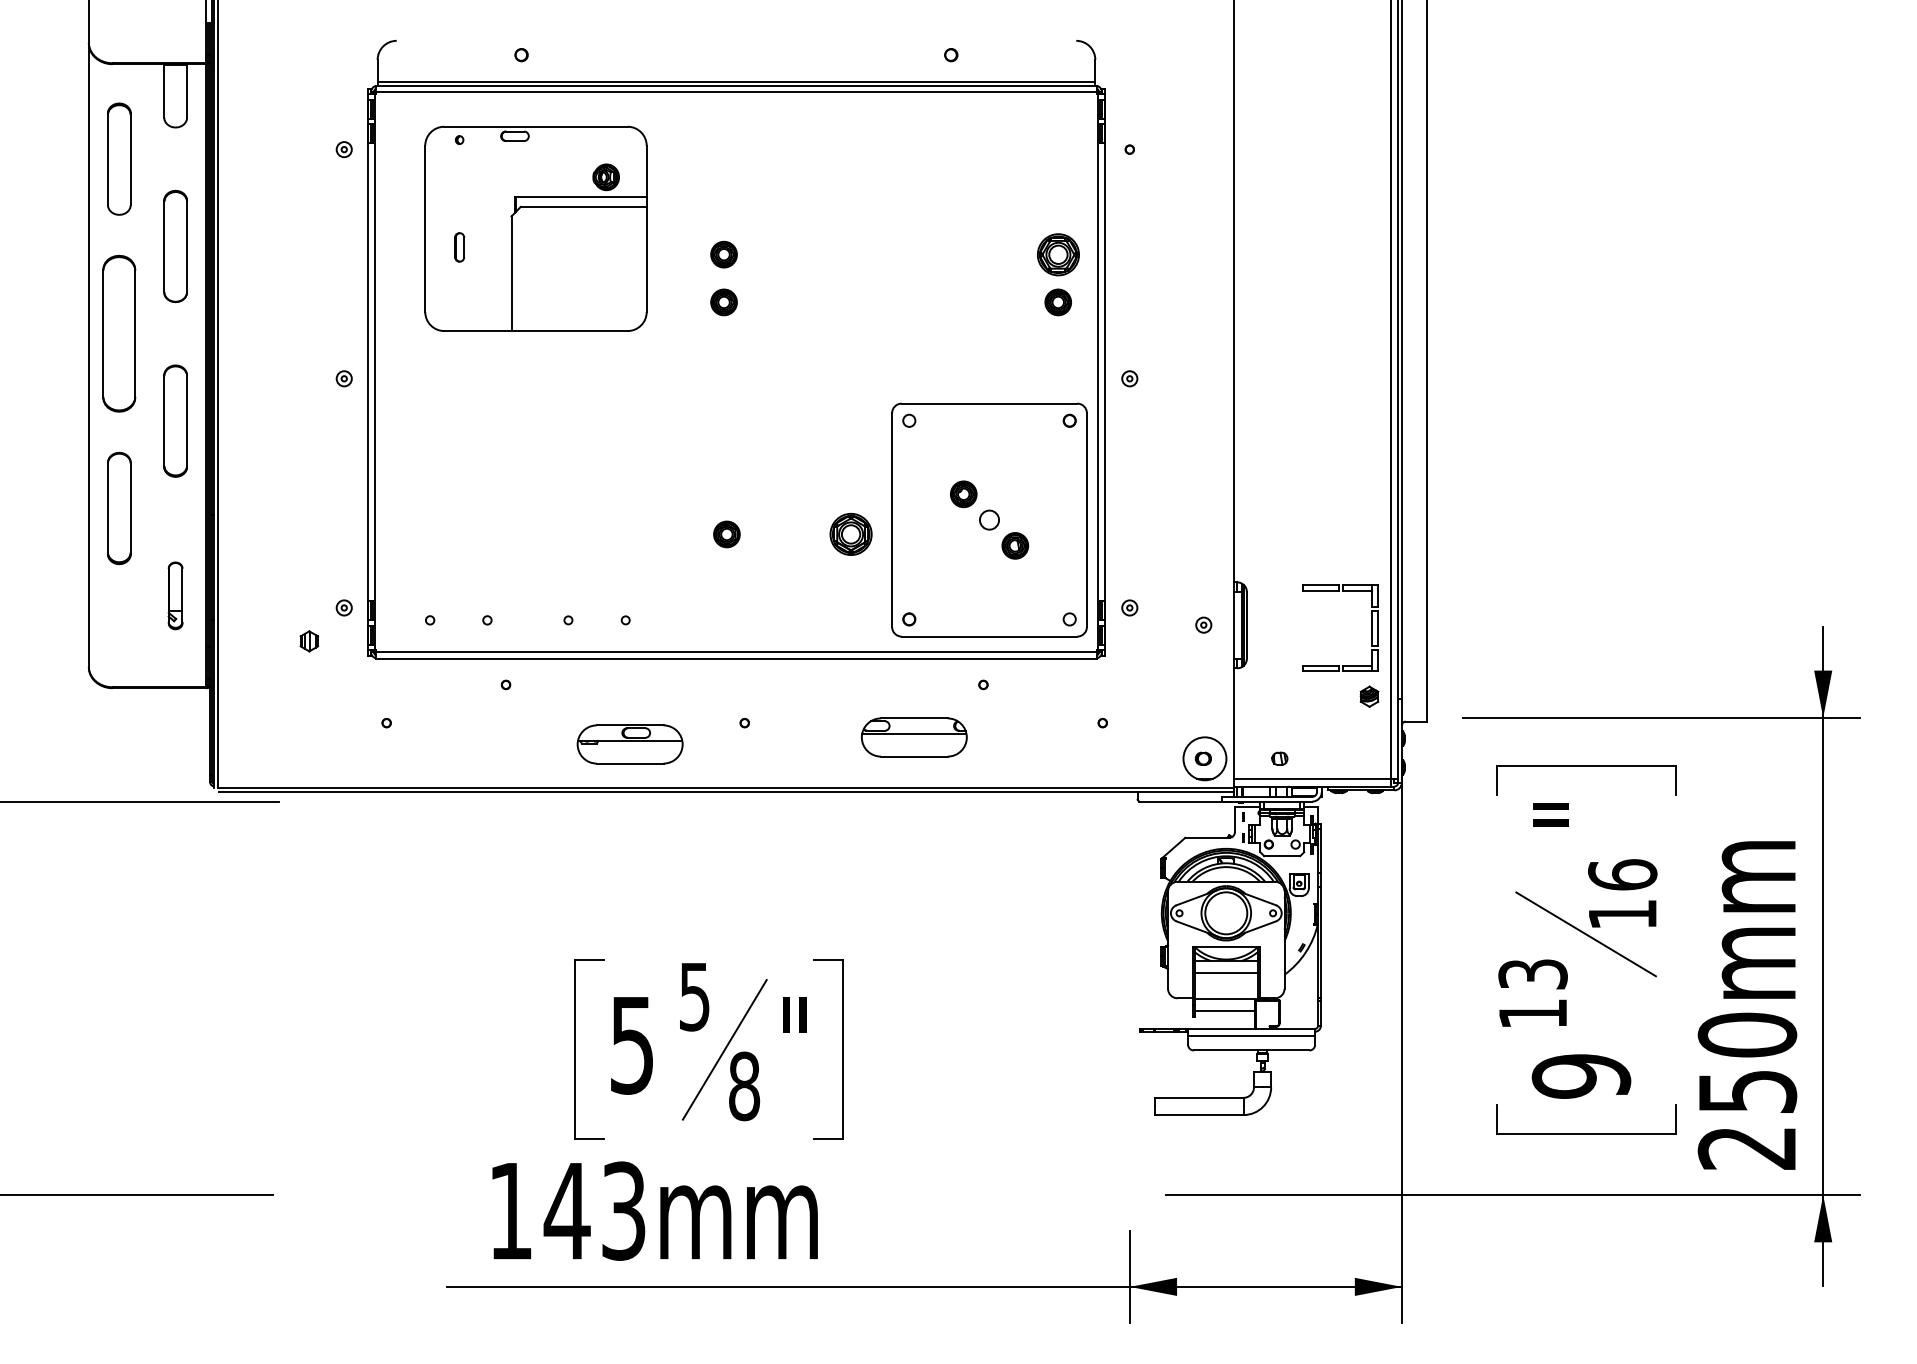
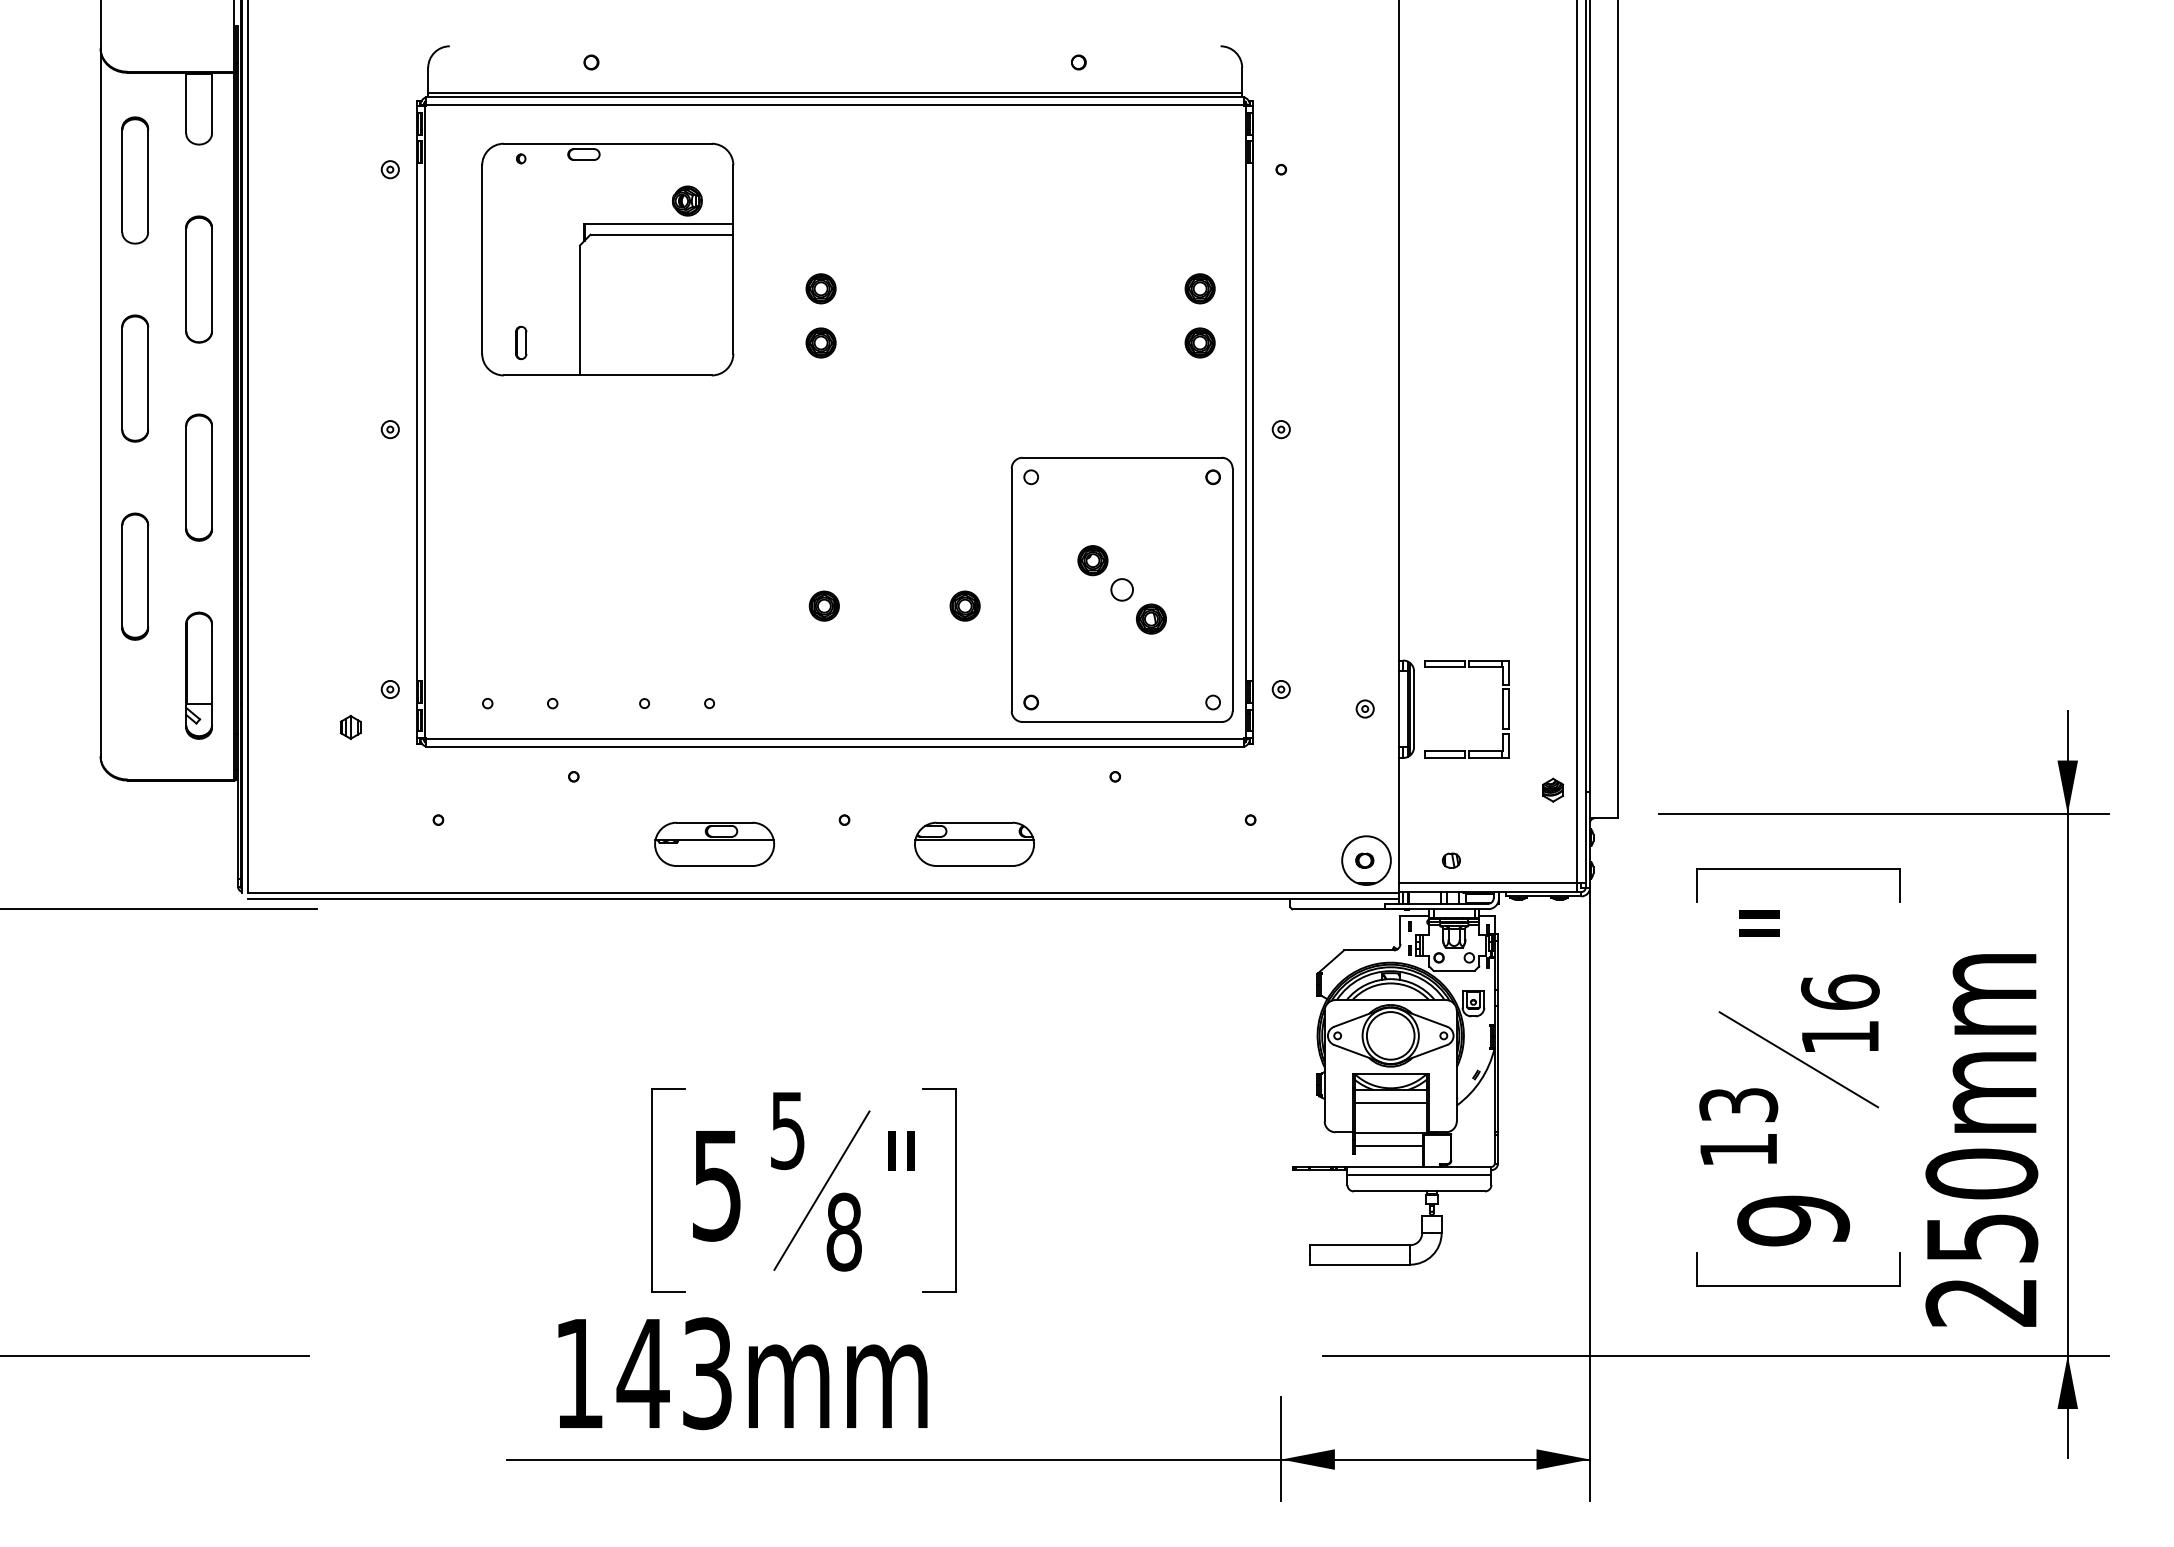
part: (459, 247) -> (521, 343), moved
part: (1057, 254) -> (1199, 288), size x0.62
part: (119, 333) -> (135, 378), size x0.71
part: (850, 534) -> (964, 606), size x0.62
part: (175, 595) -> (198, 675), size x1.67
part: (1371, 627) -> (1502, 708), moved
part: (914, 737) -> (974, 844), moved

